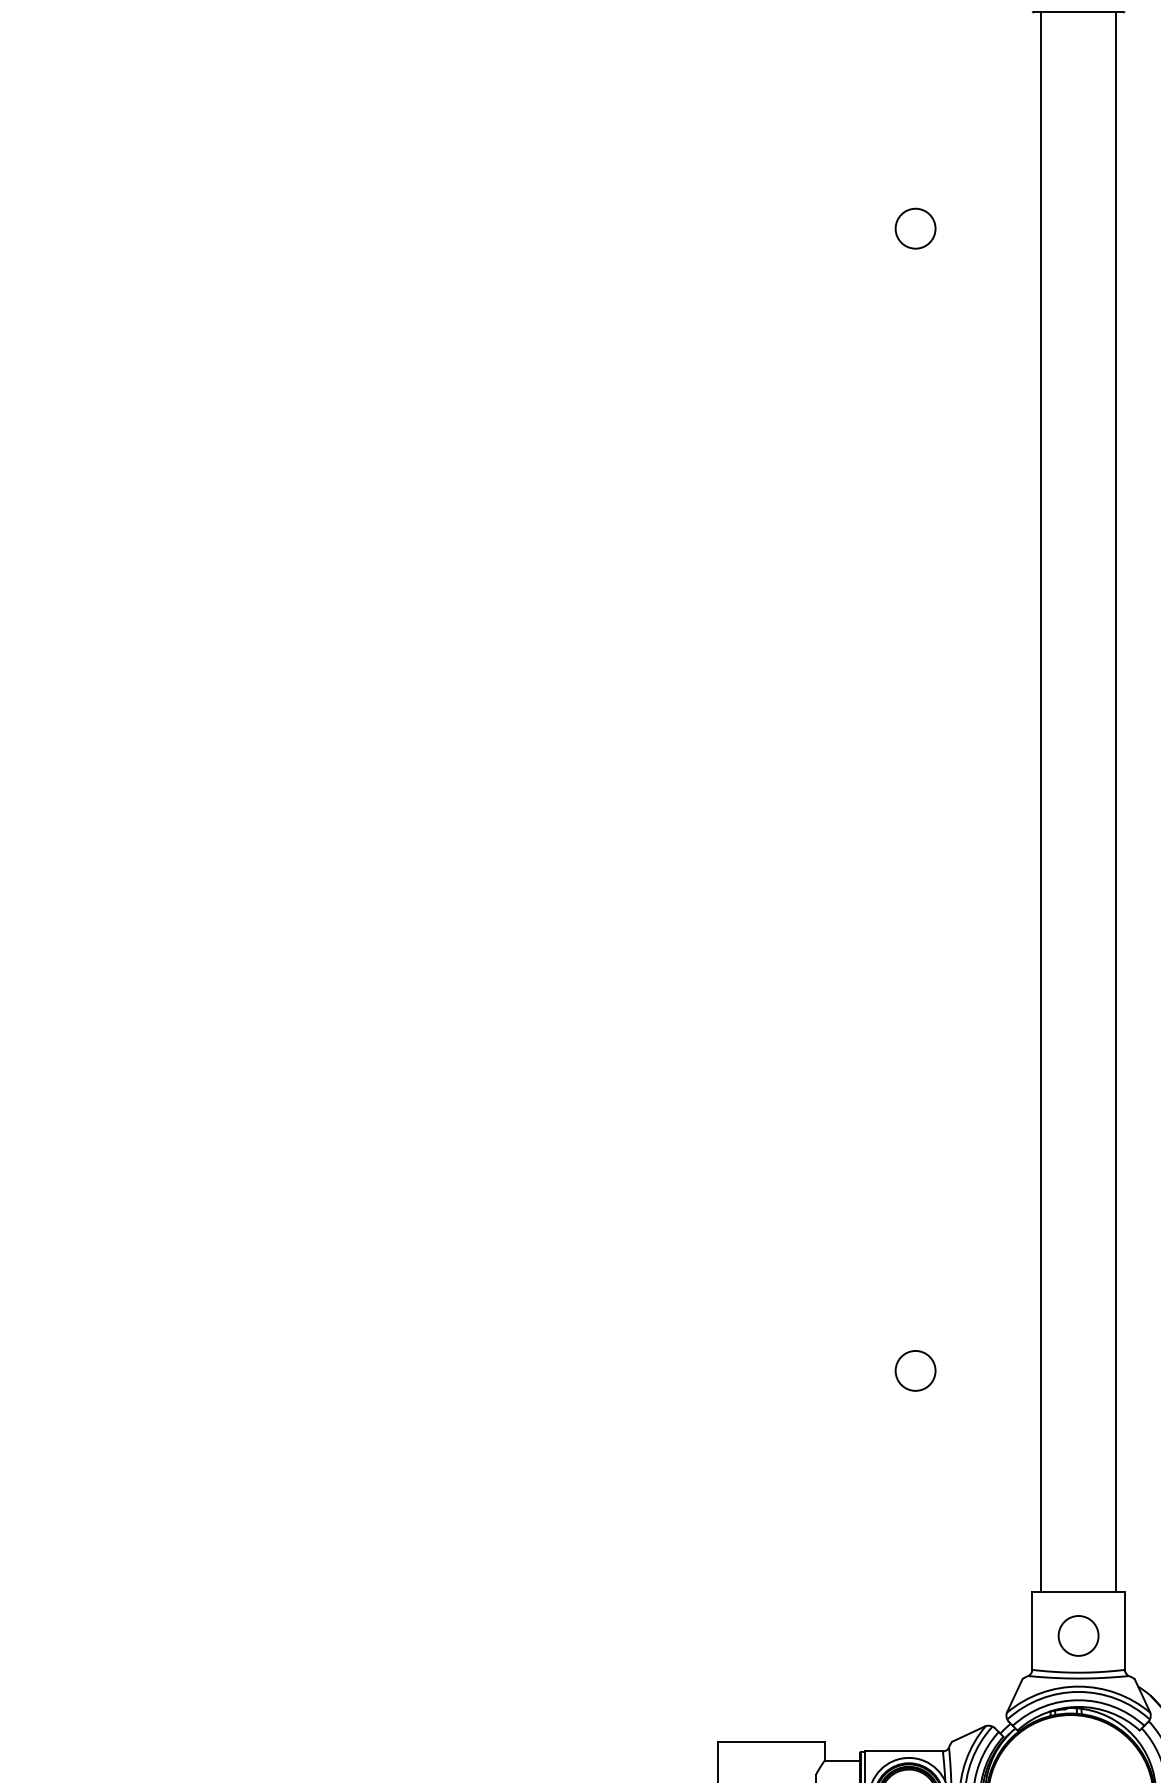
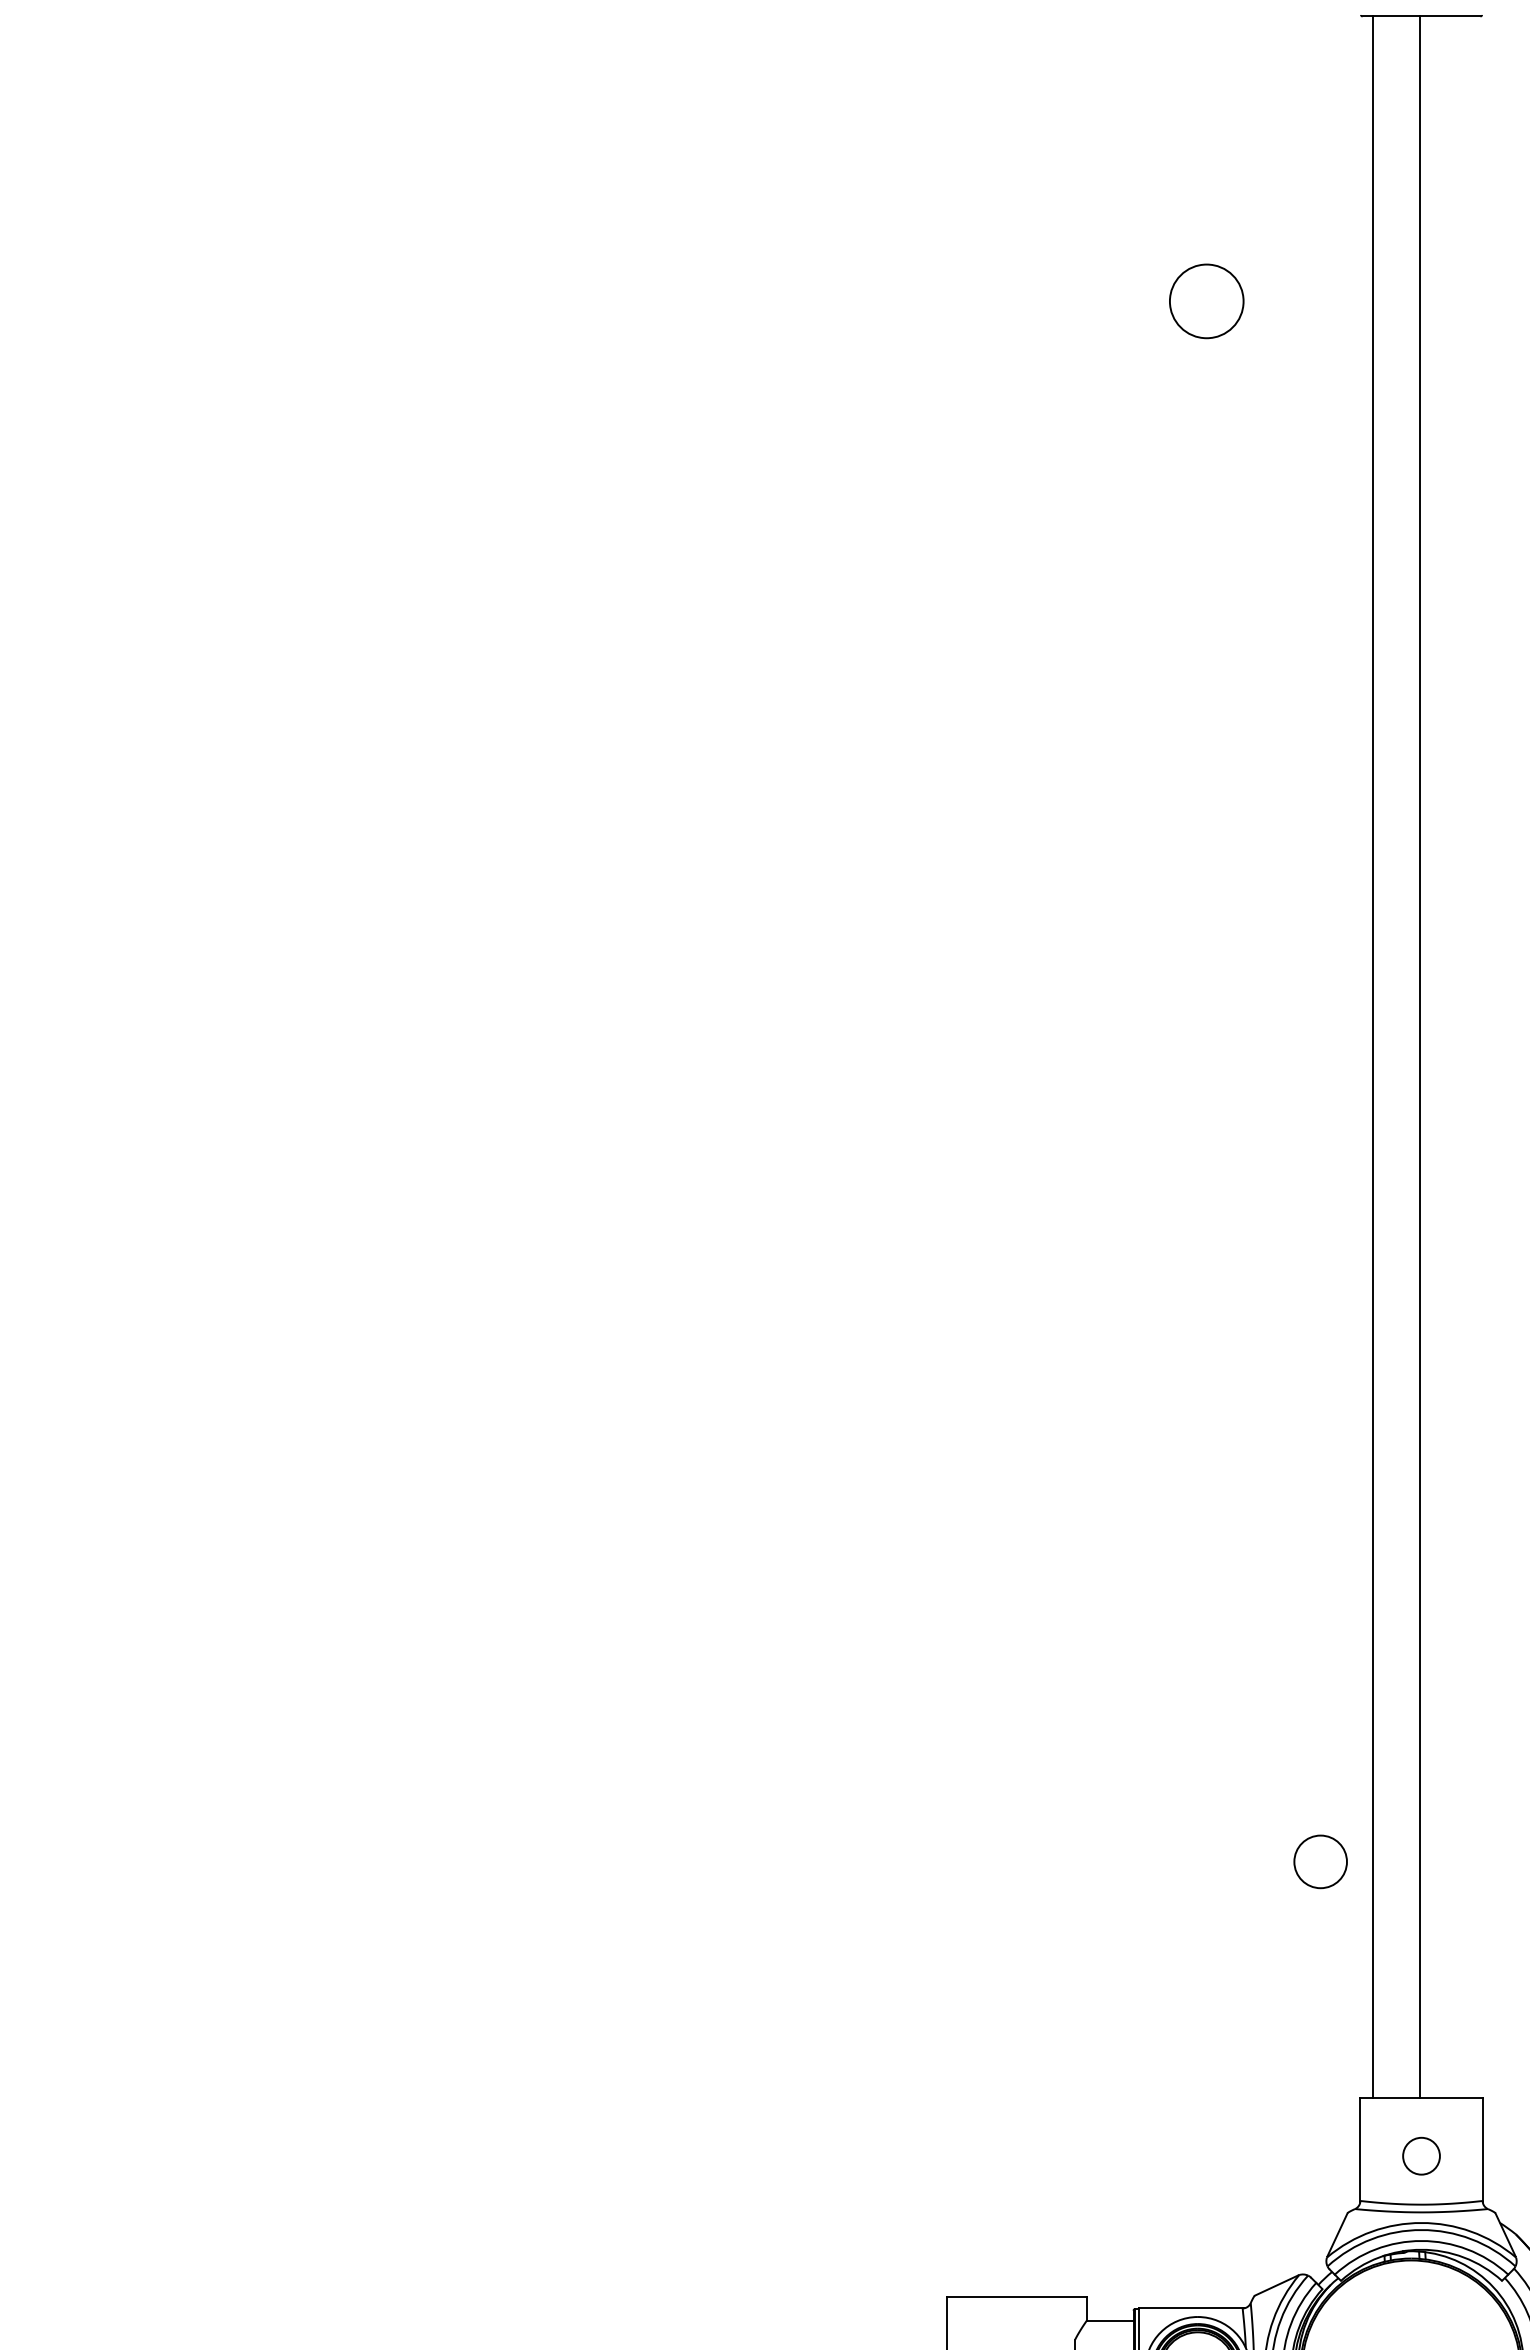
circle: (915, 228) -> (1206, 301), size x1.4
line: (1115, 801) -> (1420, 1056), moved
circle: (915, 1370) -> (1320, 1861), moved
circle: (1078, 1635) -> (1421, 2155), size x0.7

